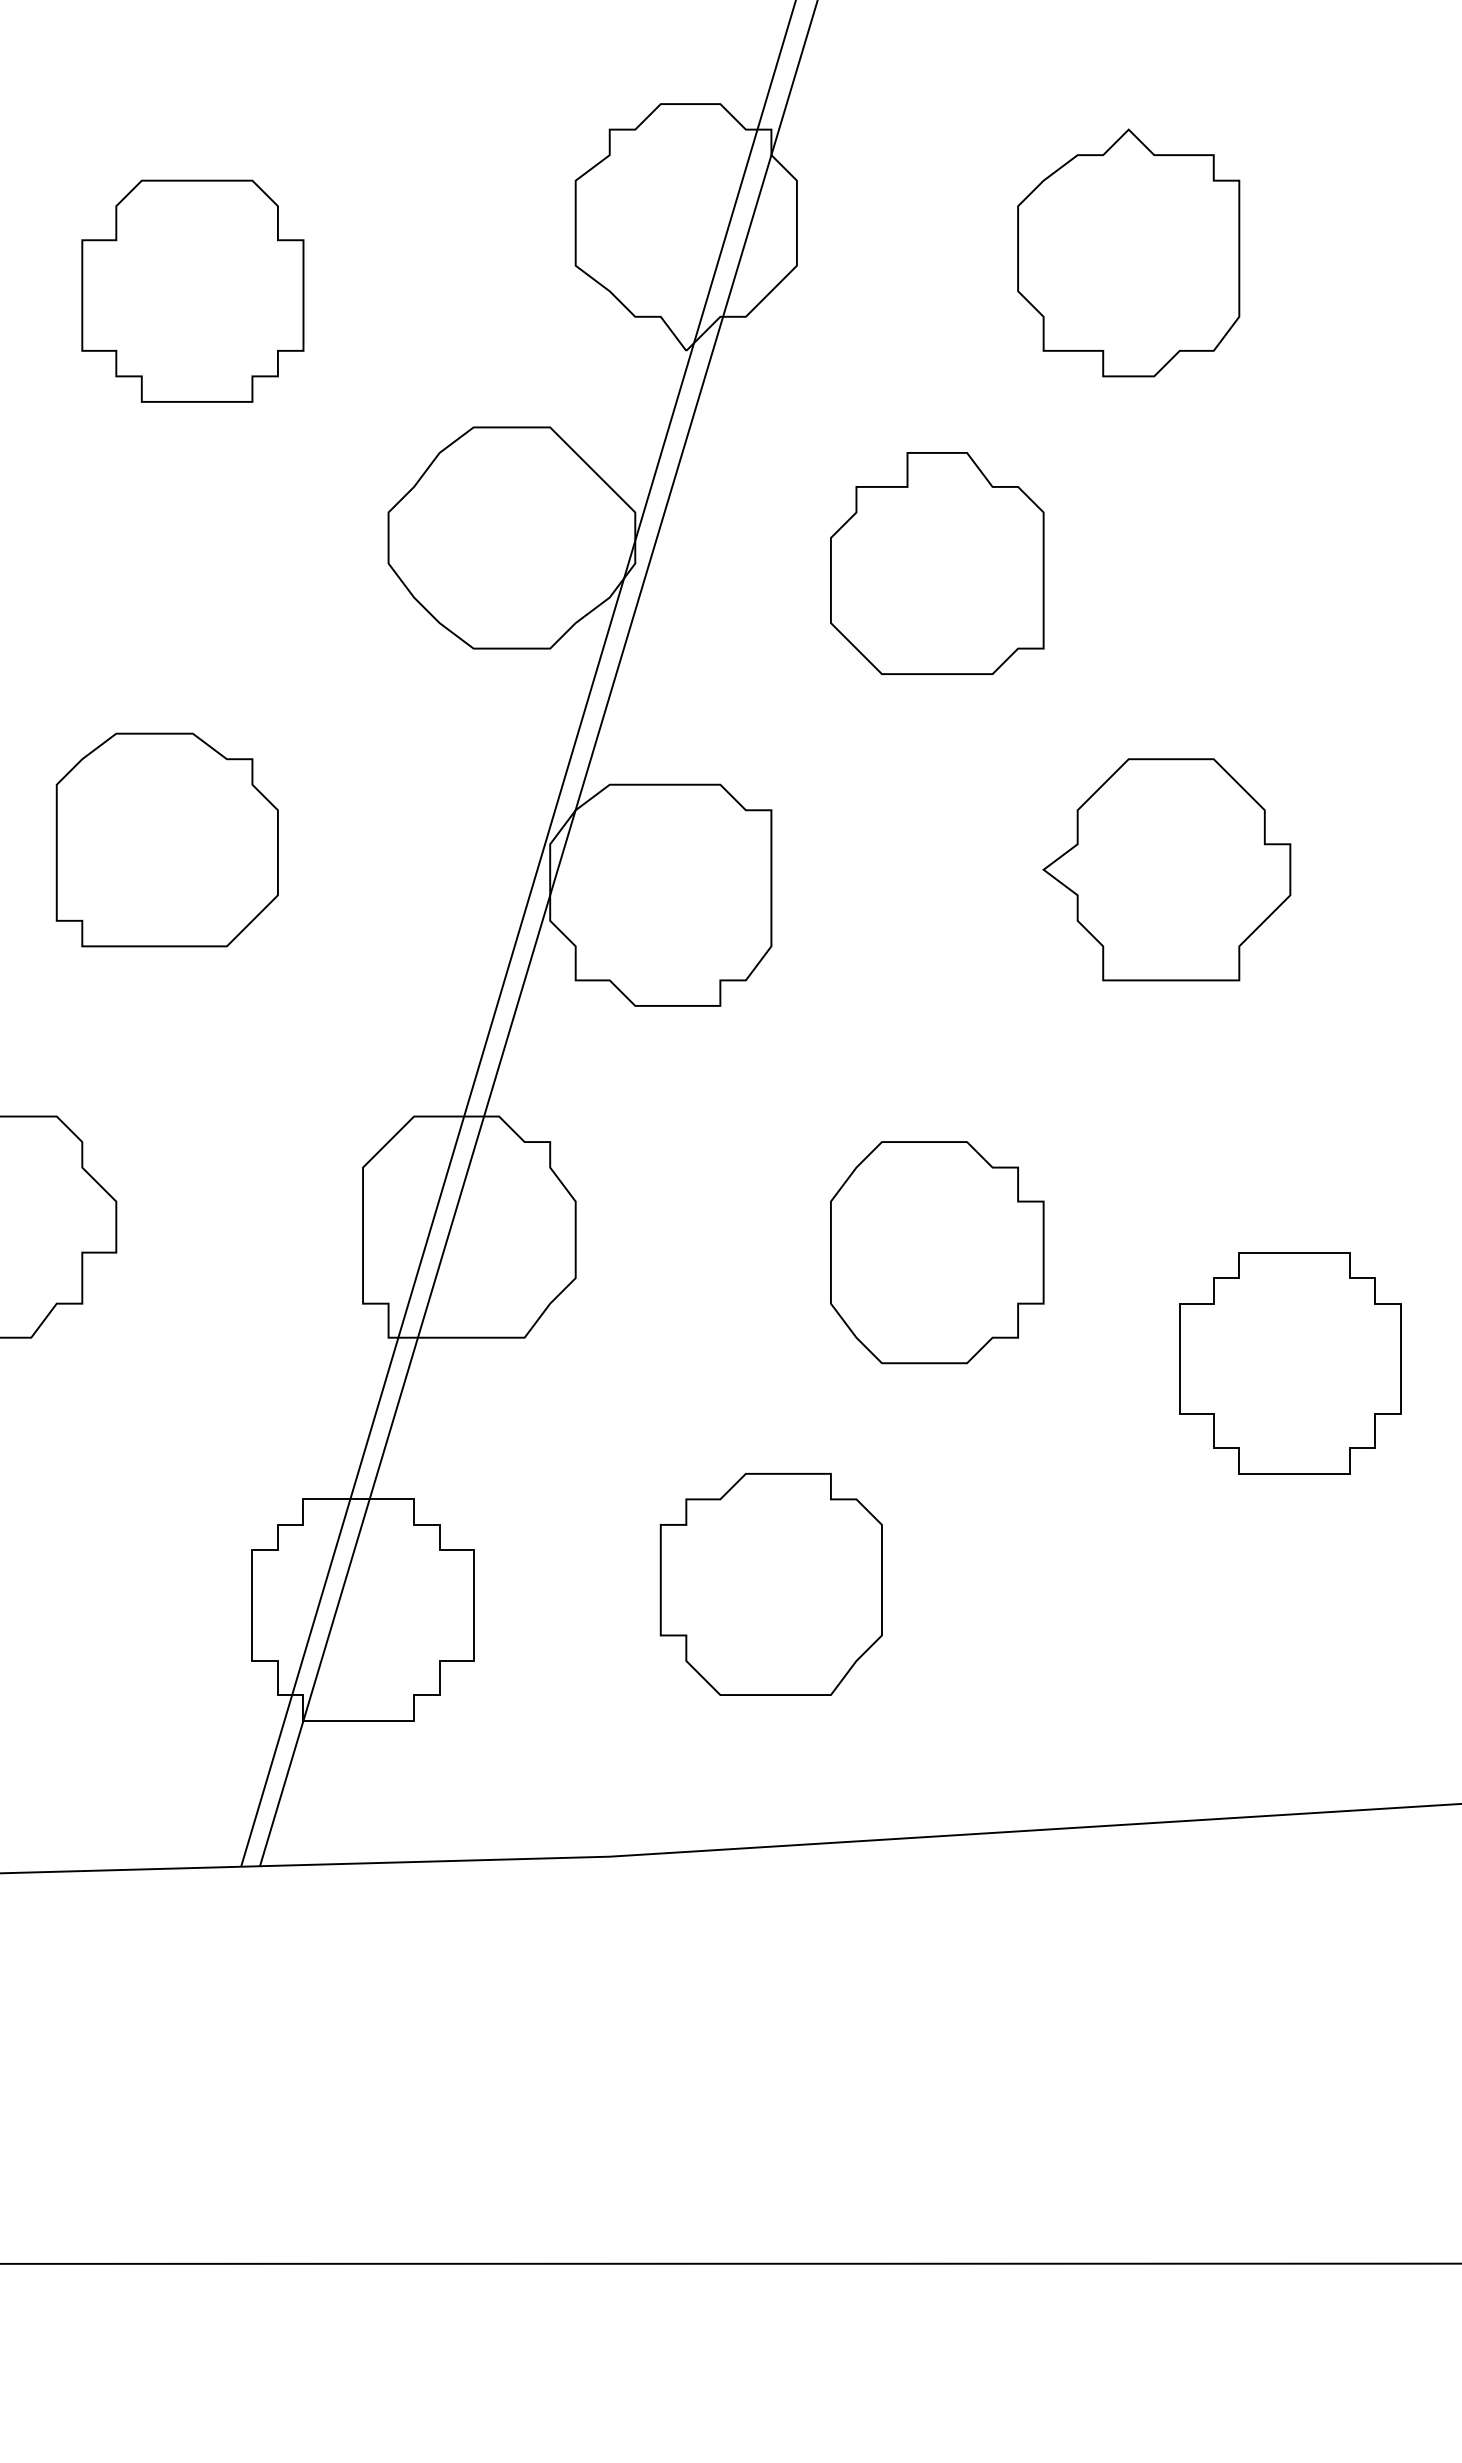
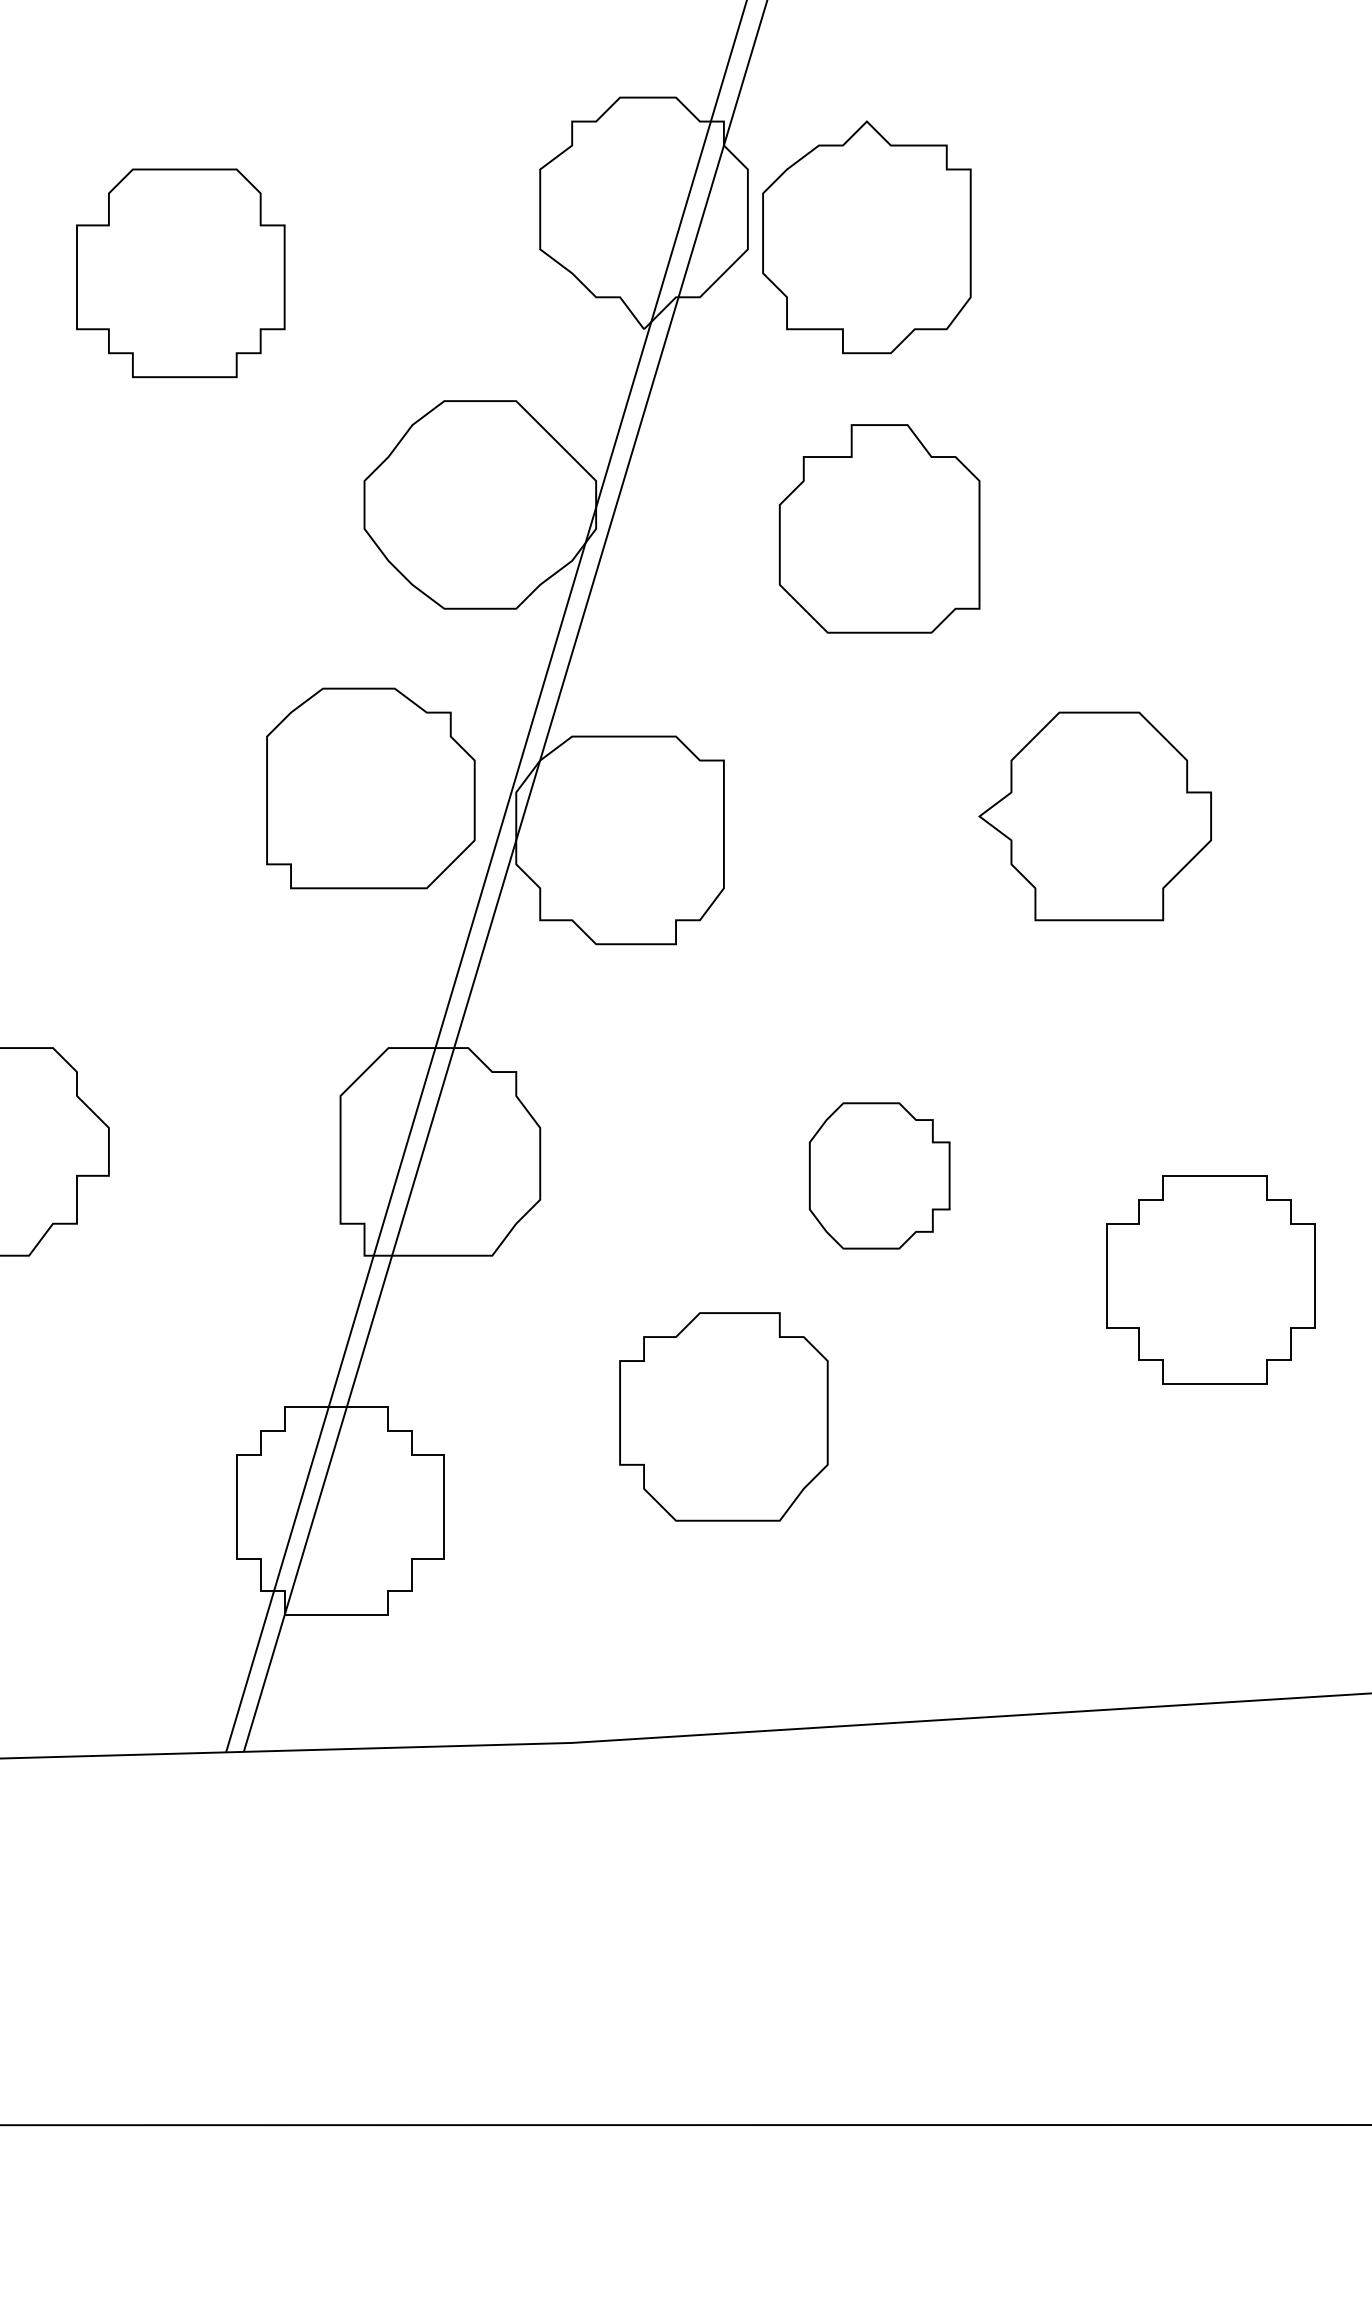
part: (1128, 252) -> (866, 236), moved
part: (166, 839) -> (370, 787), moved
part: (937, 1252) -> (879, 1175), size x0.7
part: (770, 1584) -> (723, 1416), moved

